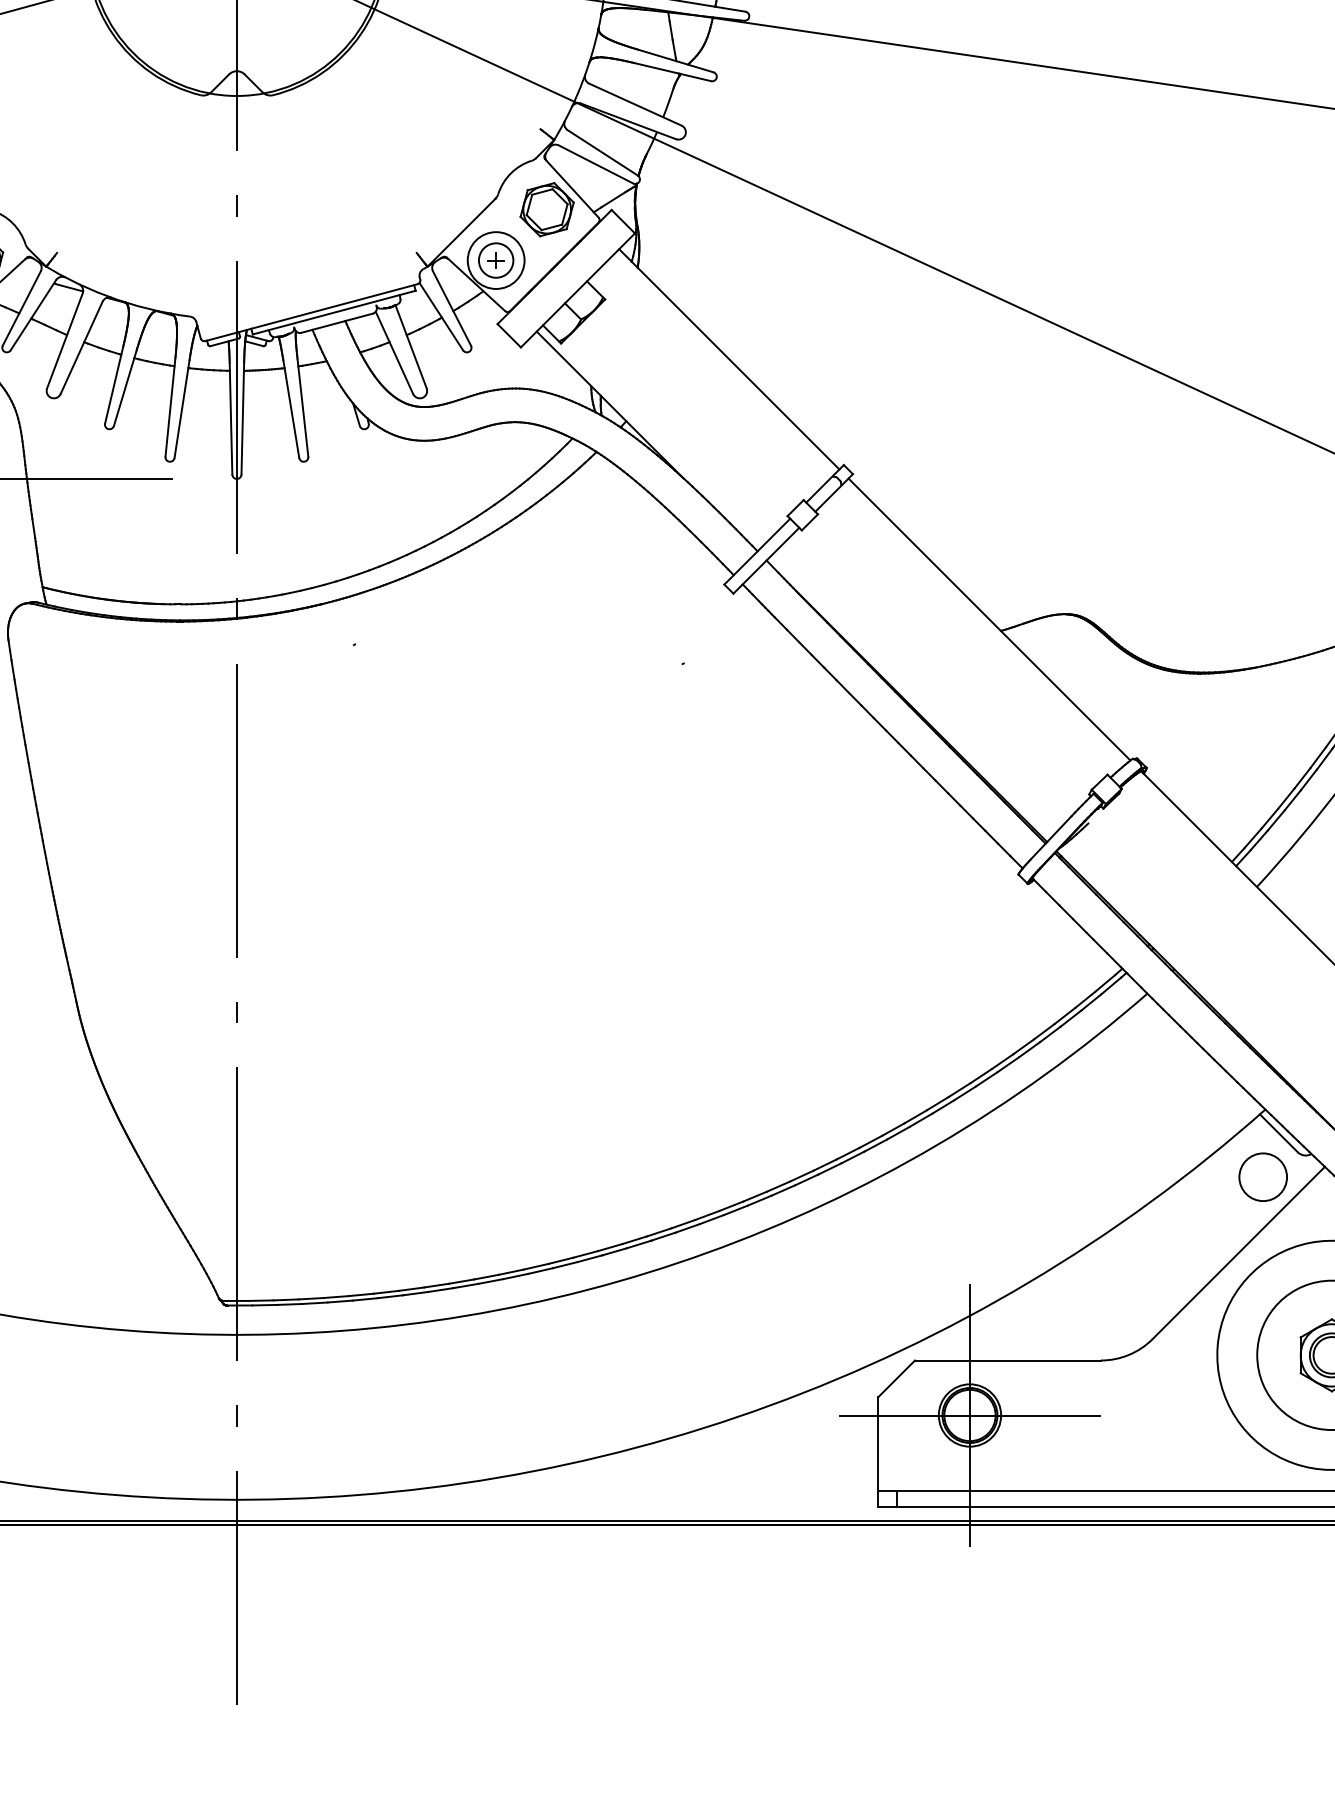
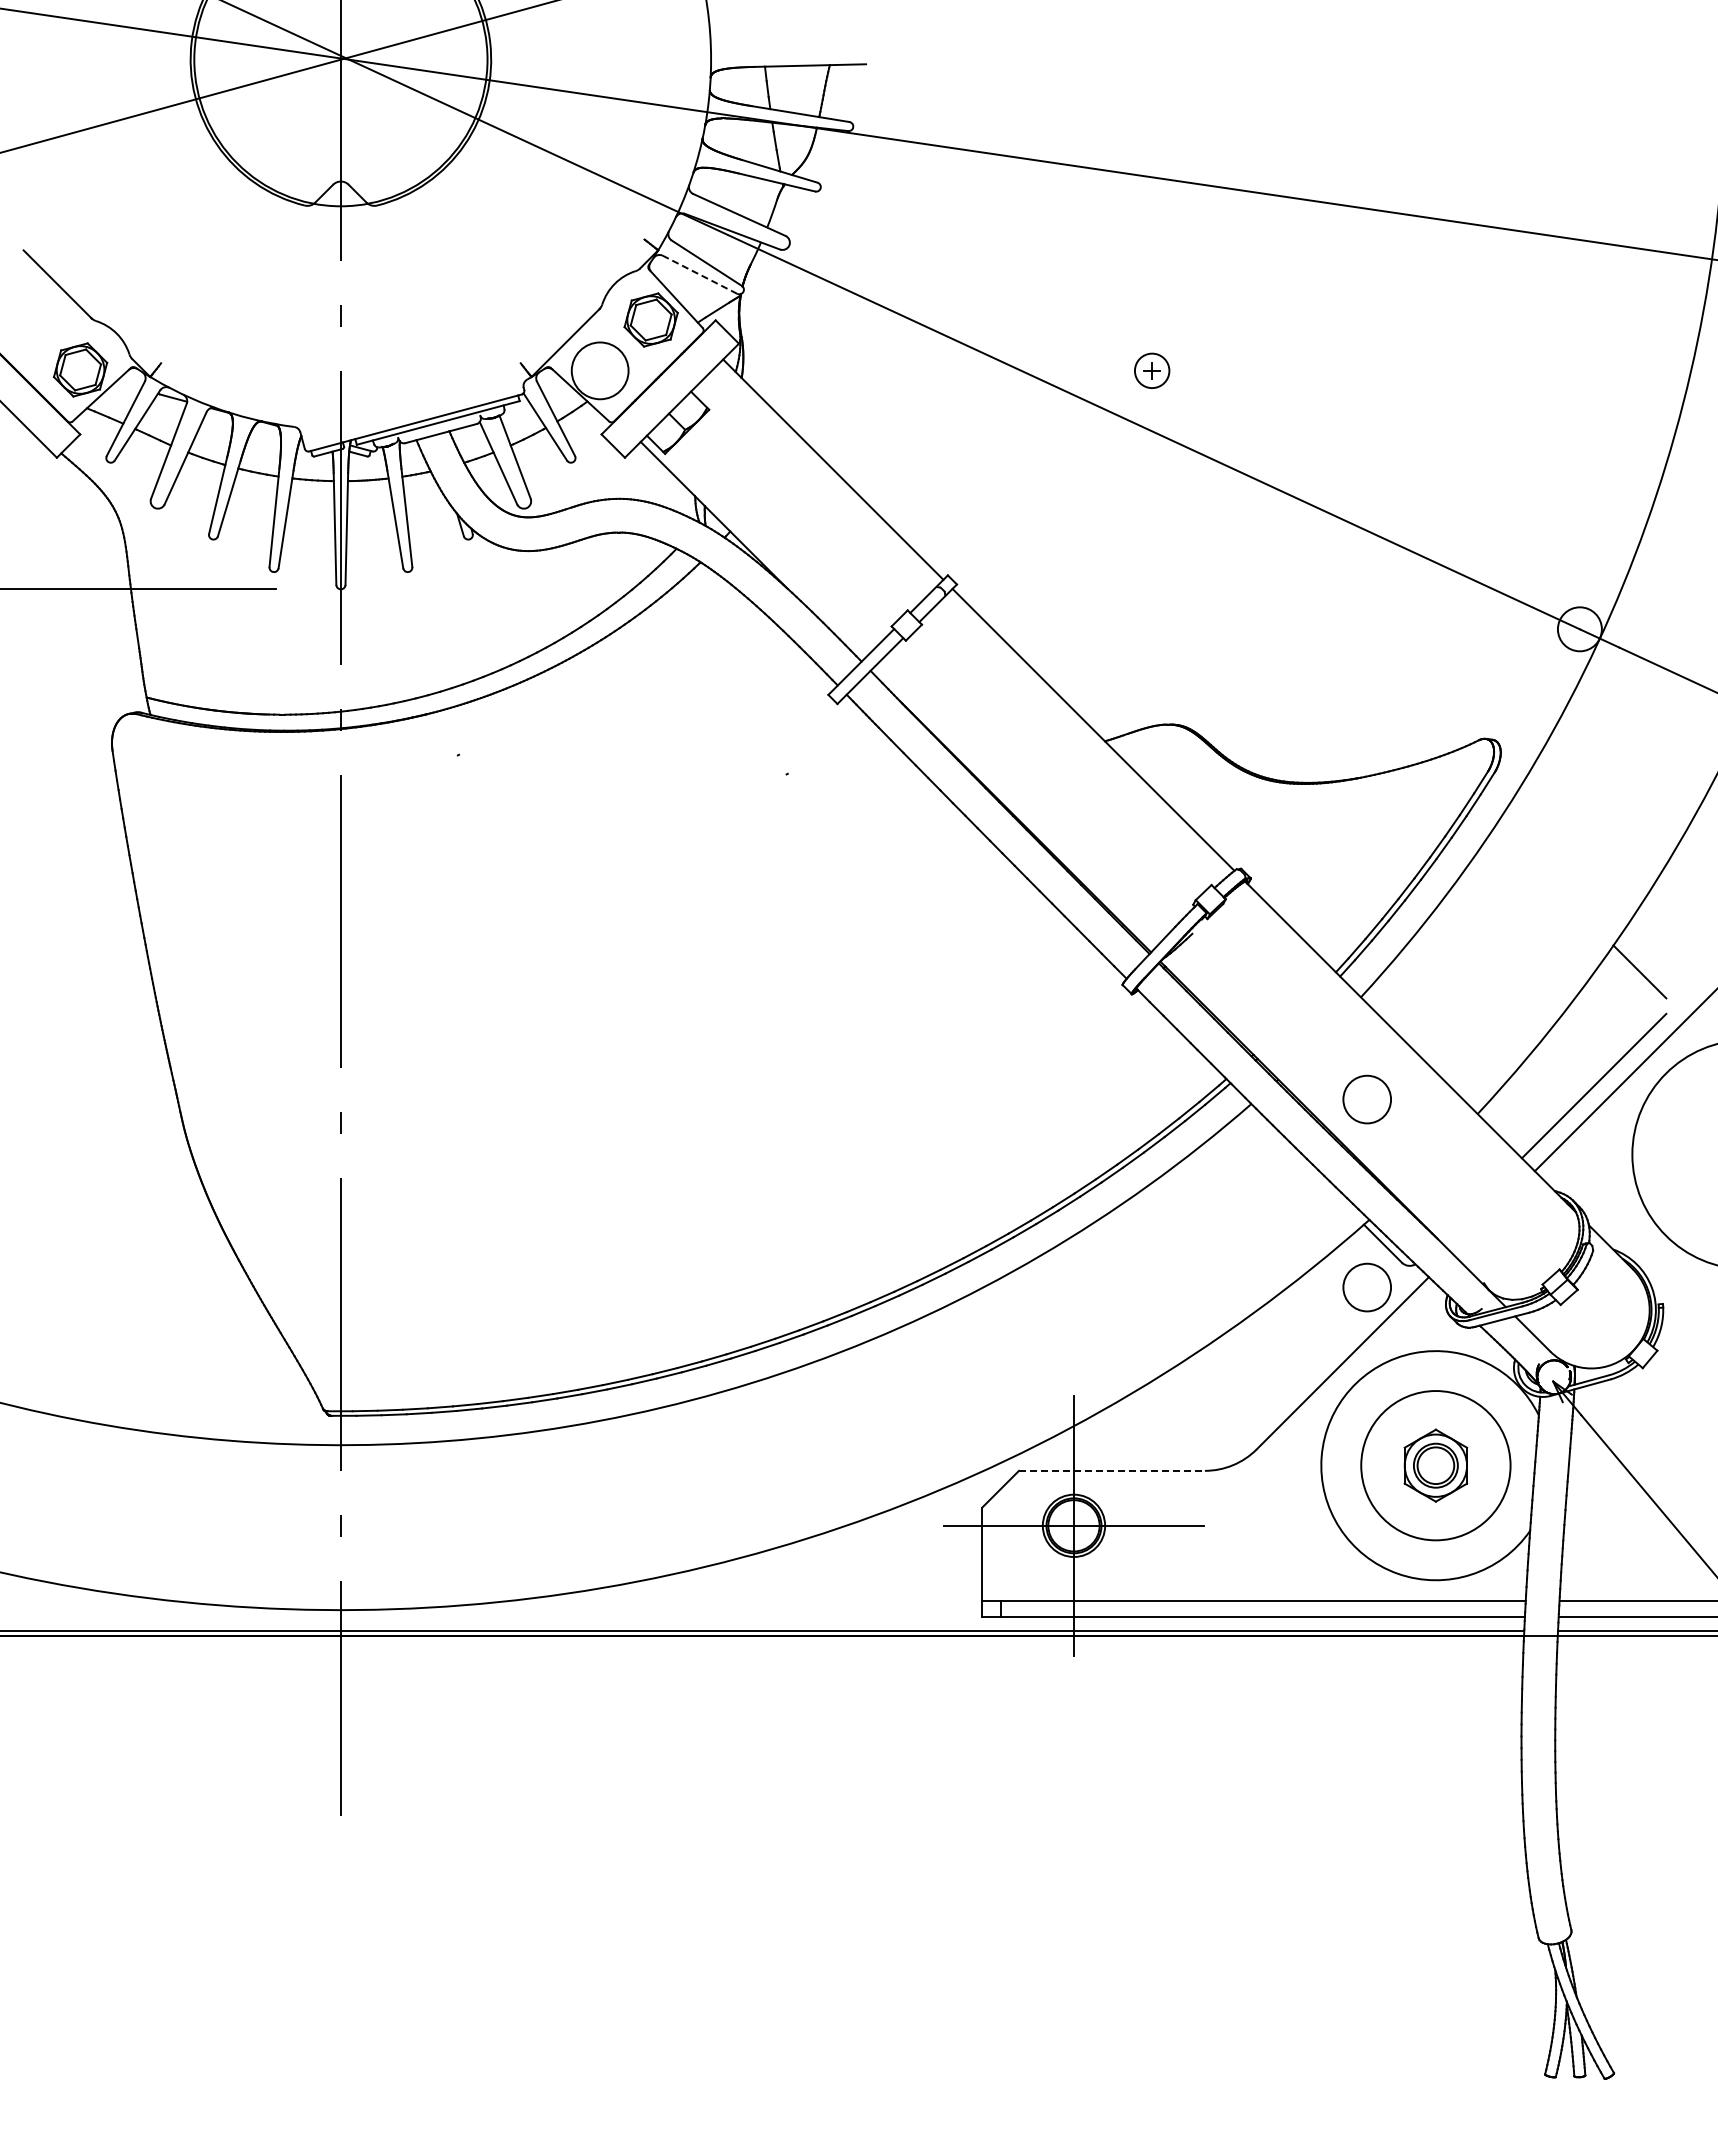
line: (596, 164) -> (700, 274), solid -> dashed
part: (496, 260) -> (1152, 370), moved
circle: (1262, 989) -> (1366, 1099), added
line: (1007, 1360) -> (1111, 1470), solid -> dashed

